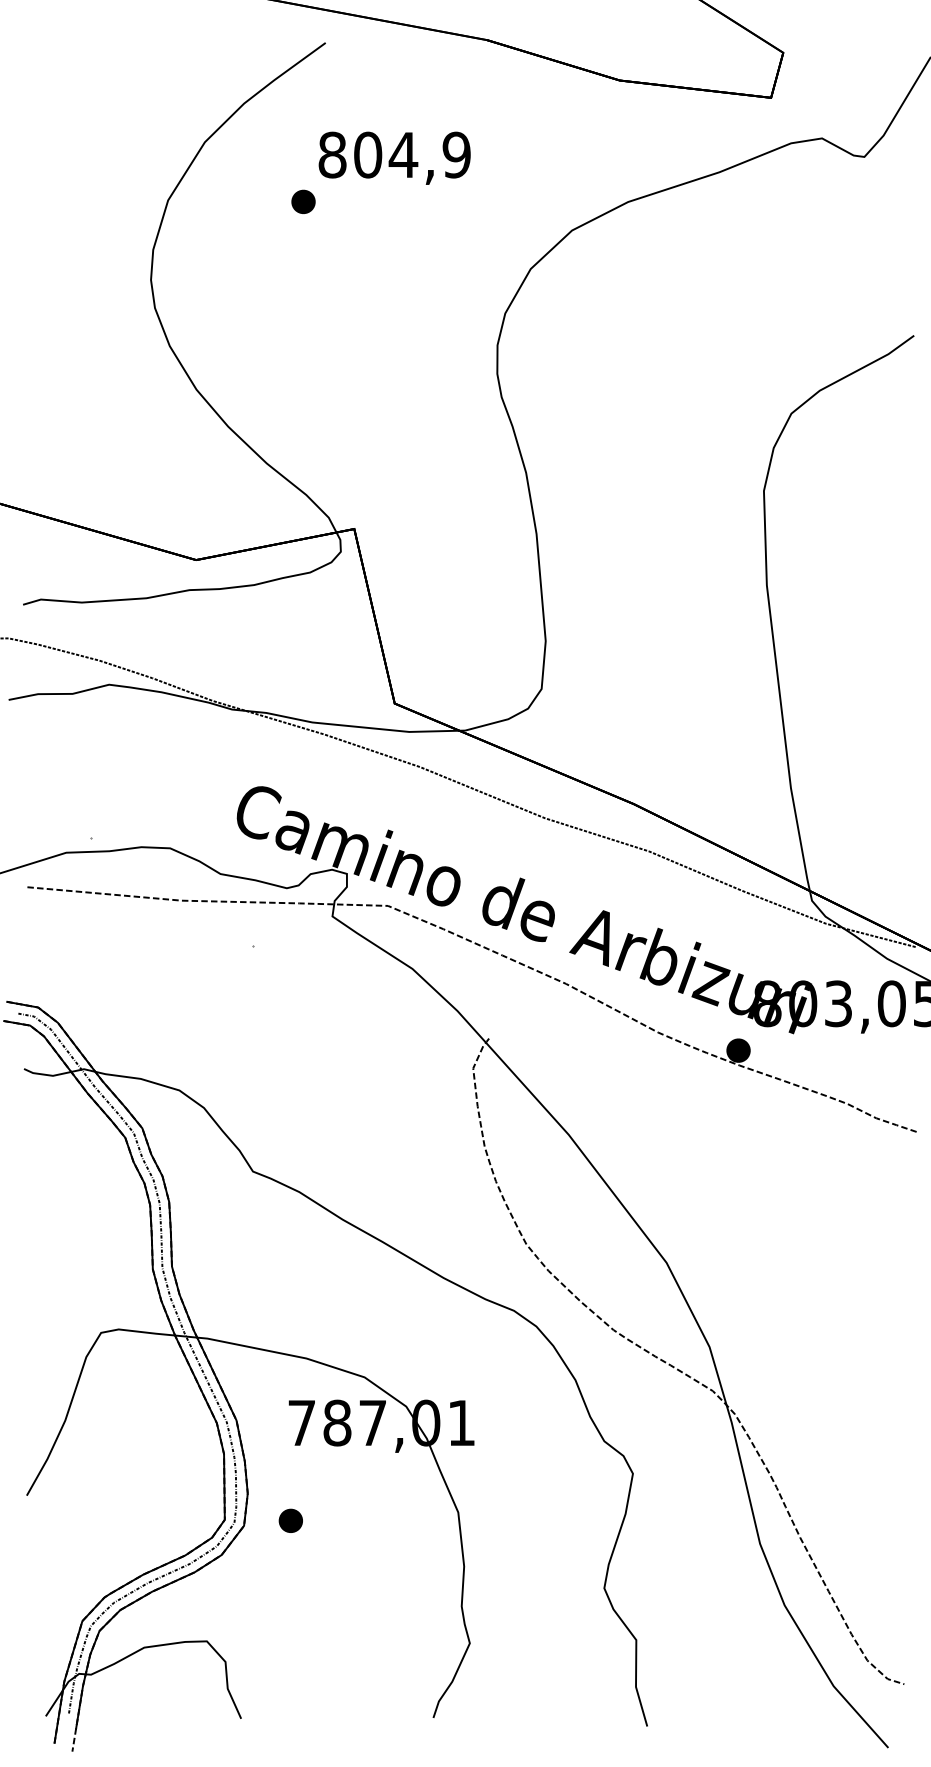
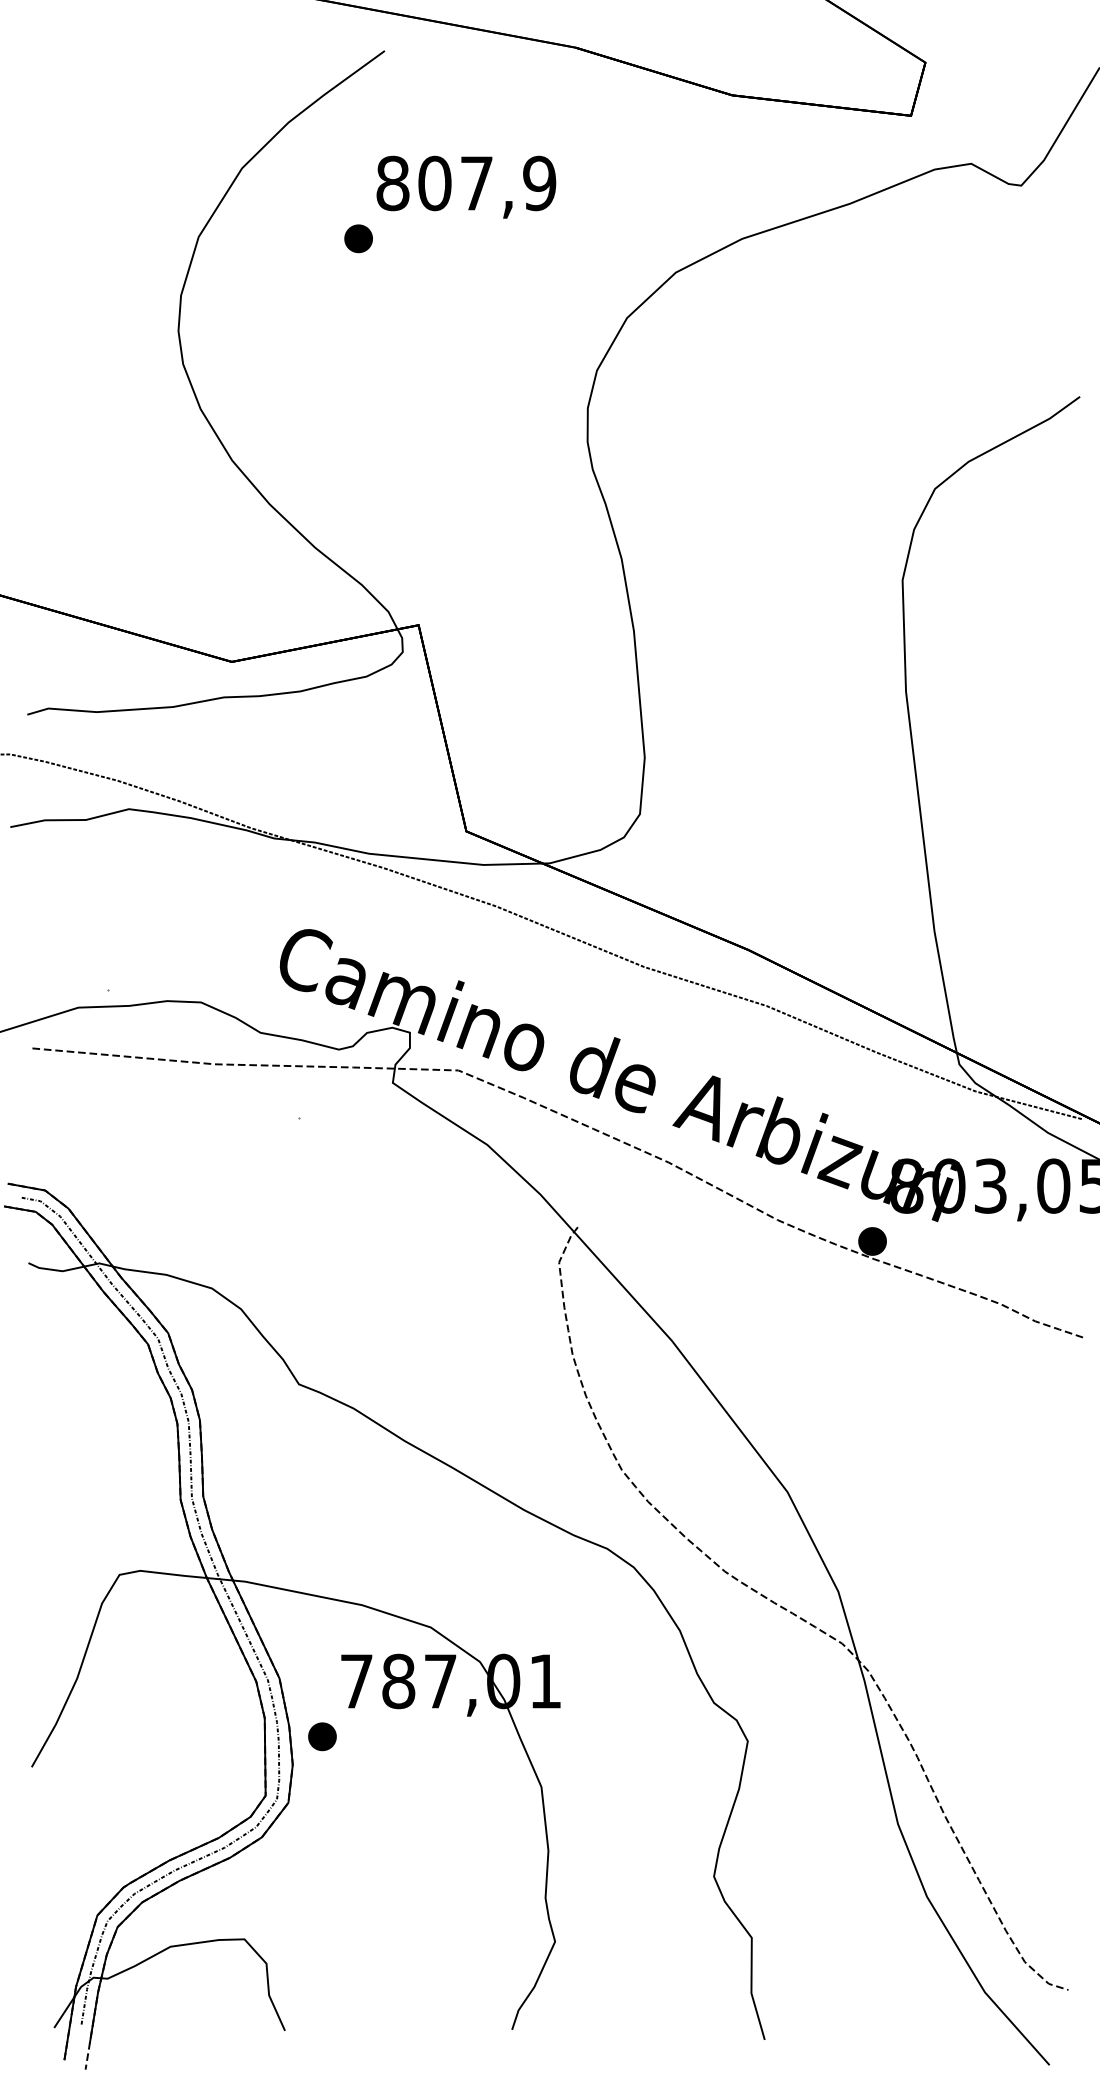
text: (403, 154) -> (476, 182), 804,9 -> 807,9
part: (290, 1520) -> (321, 1736), moved

